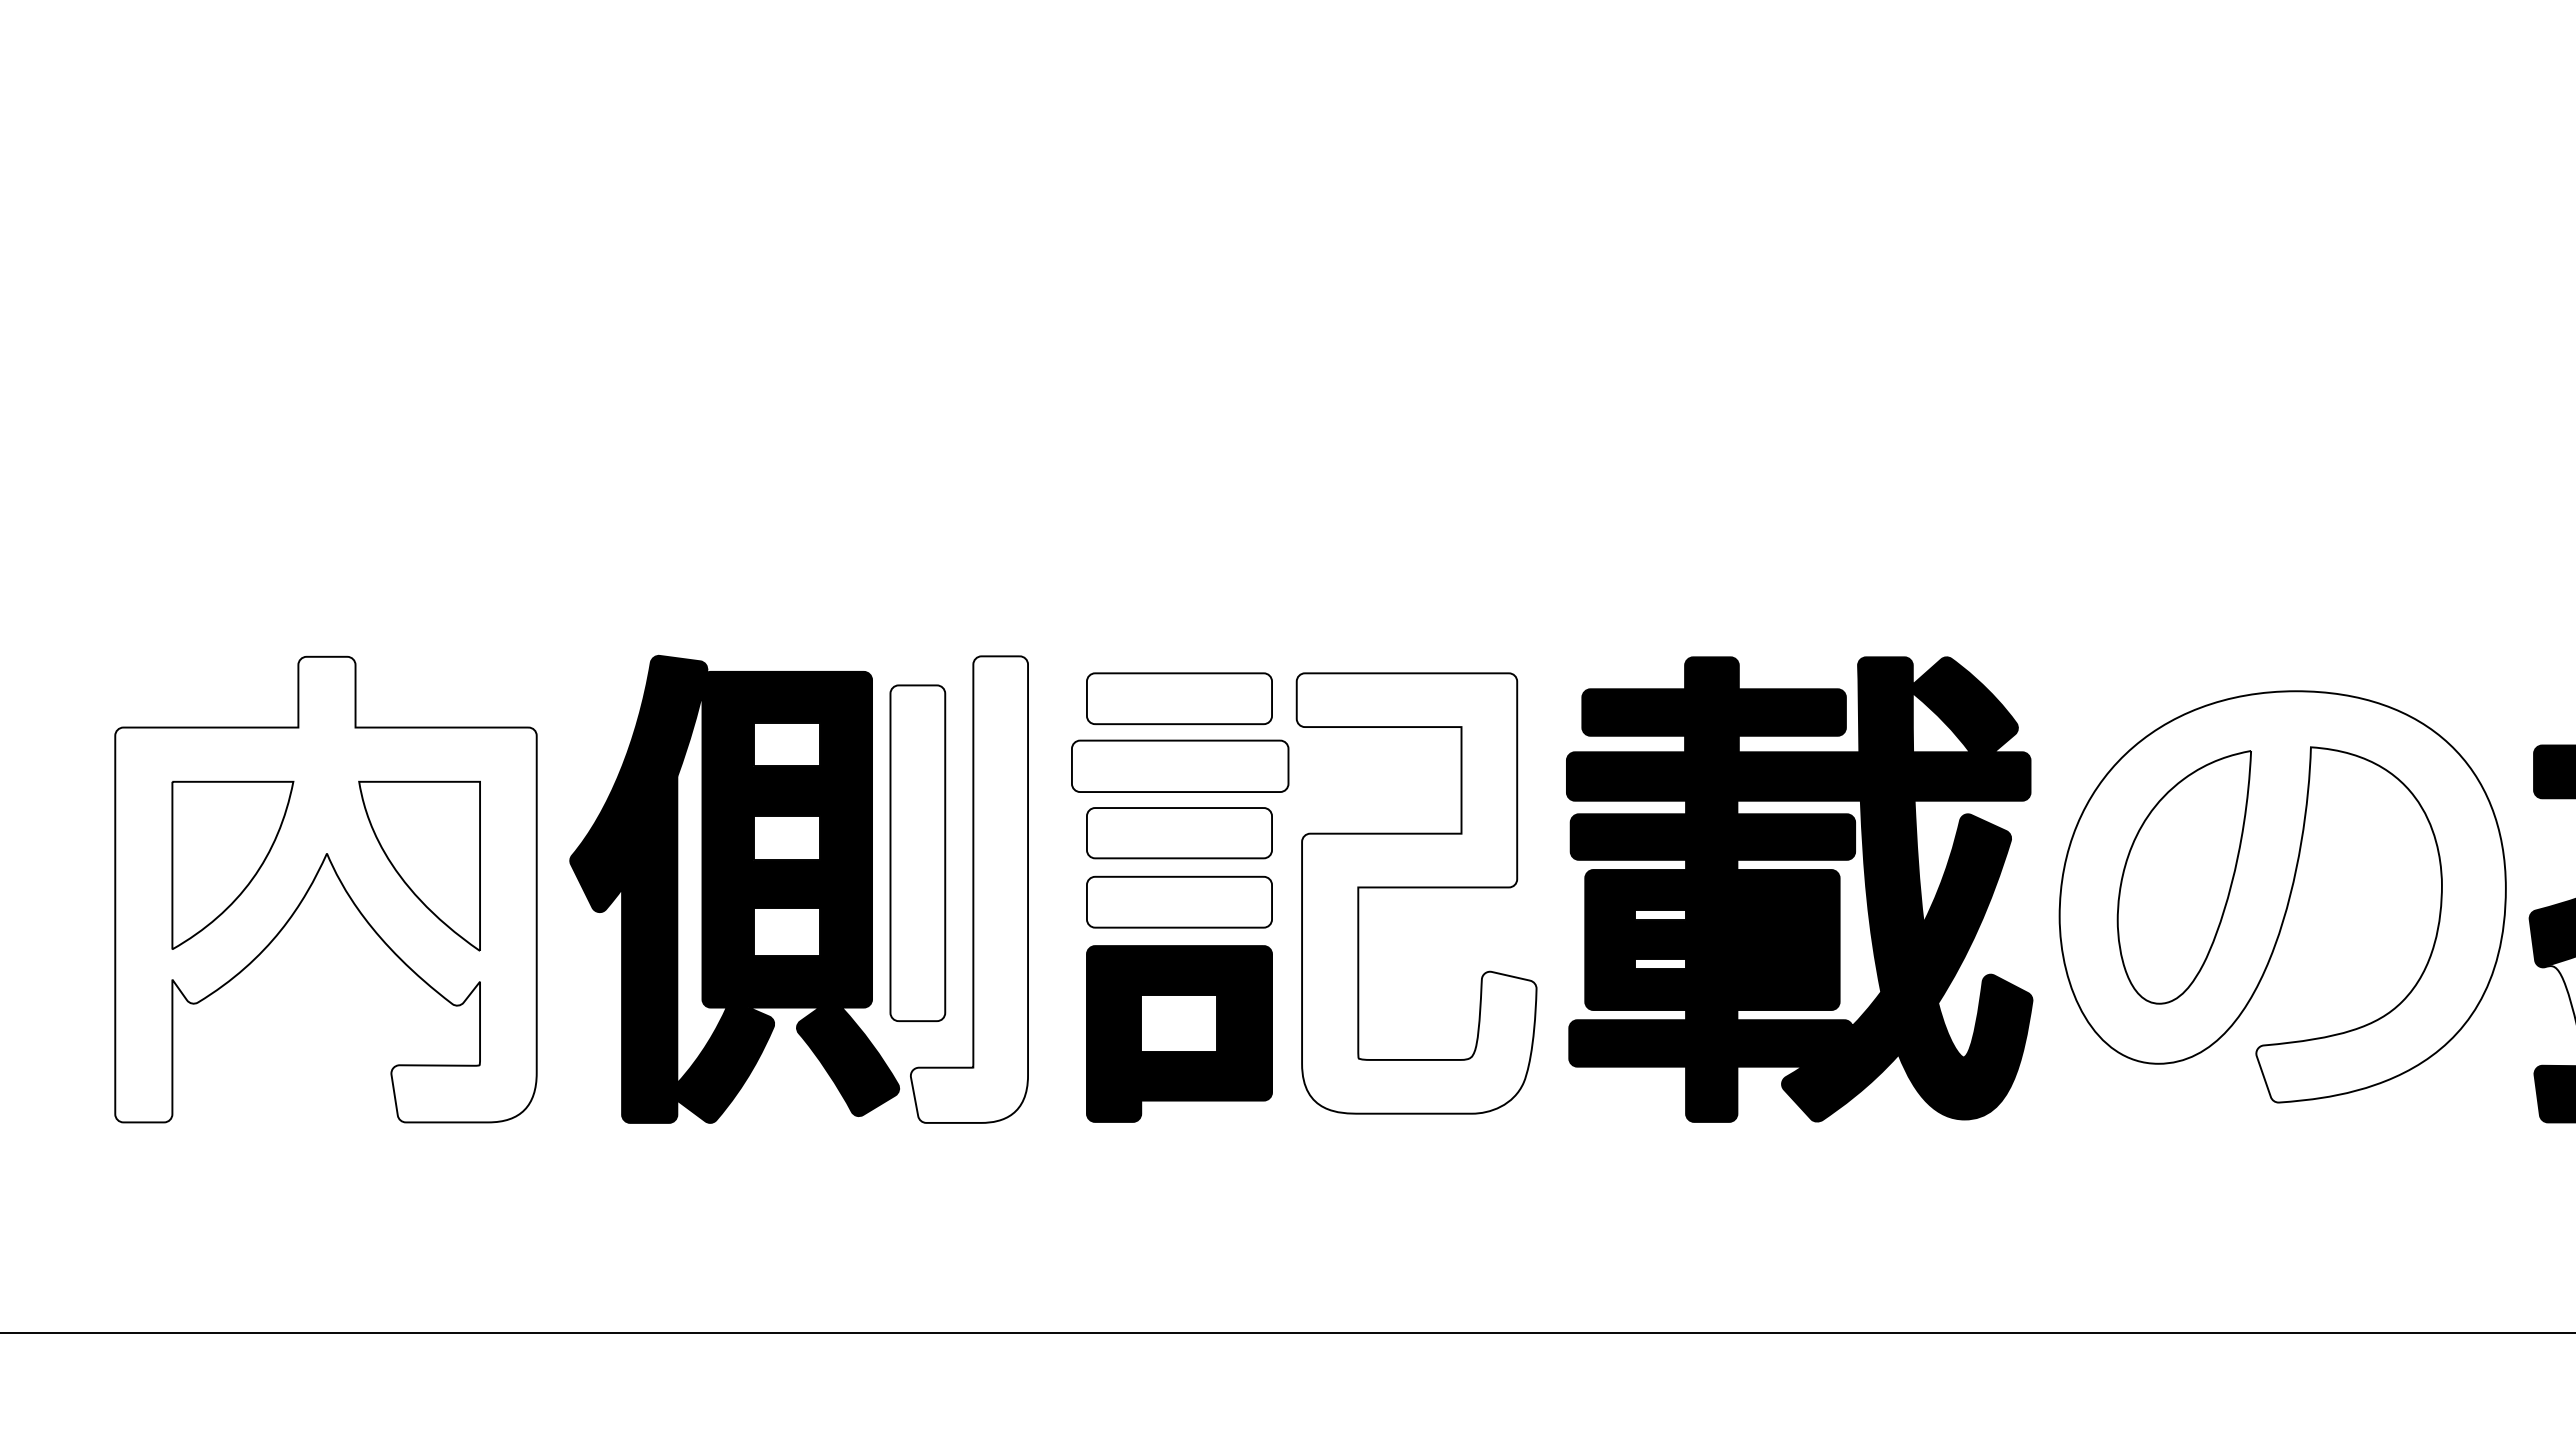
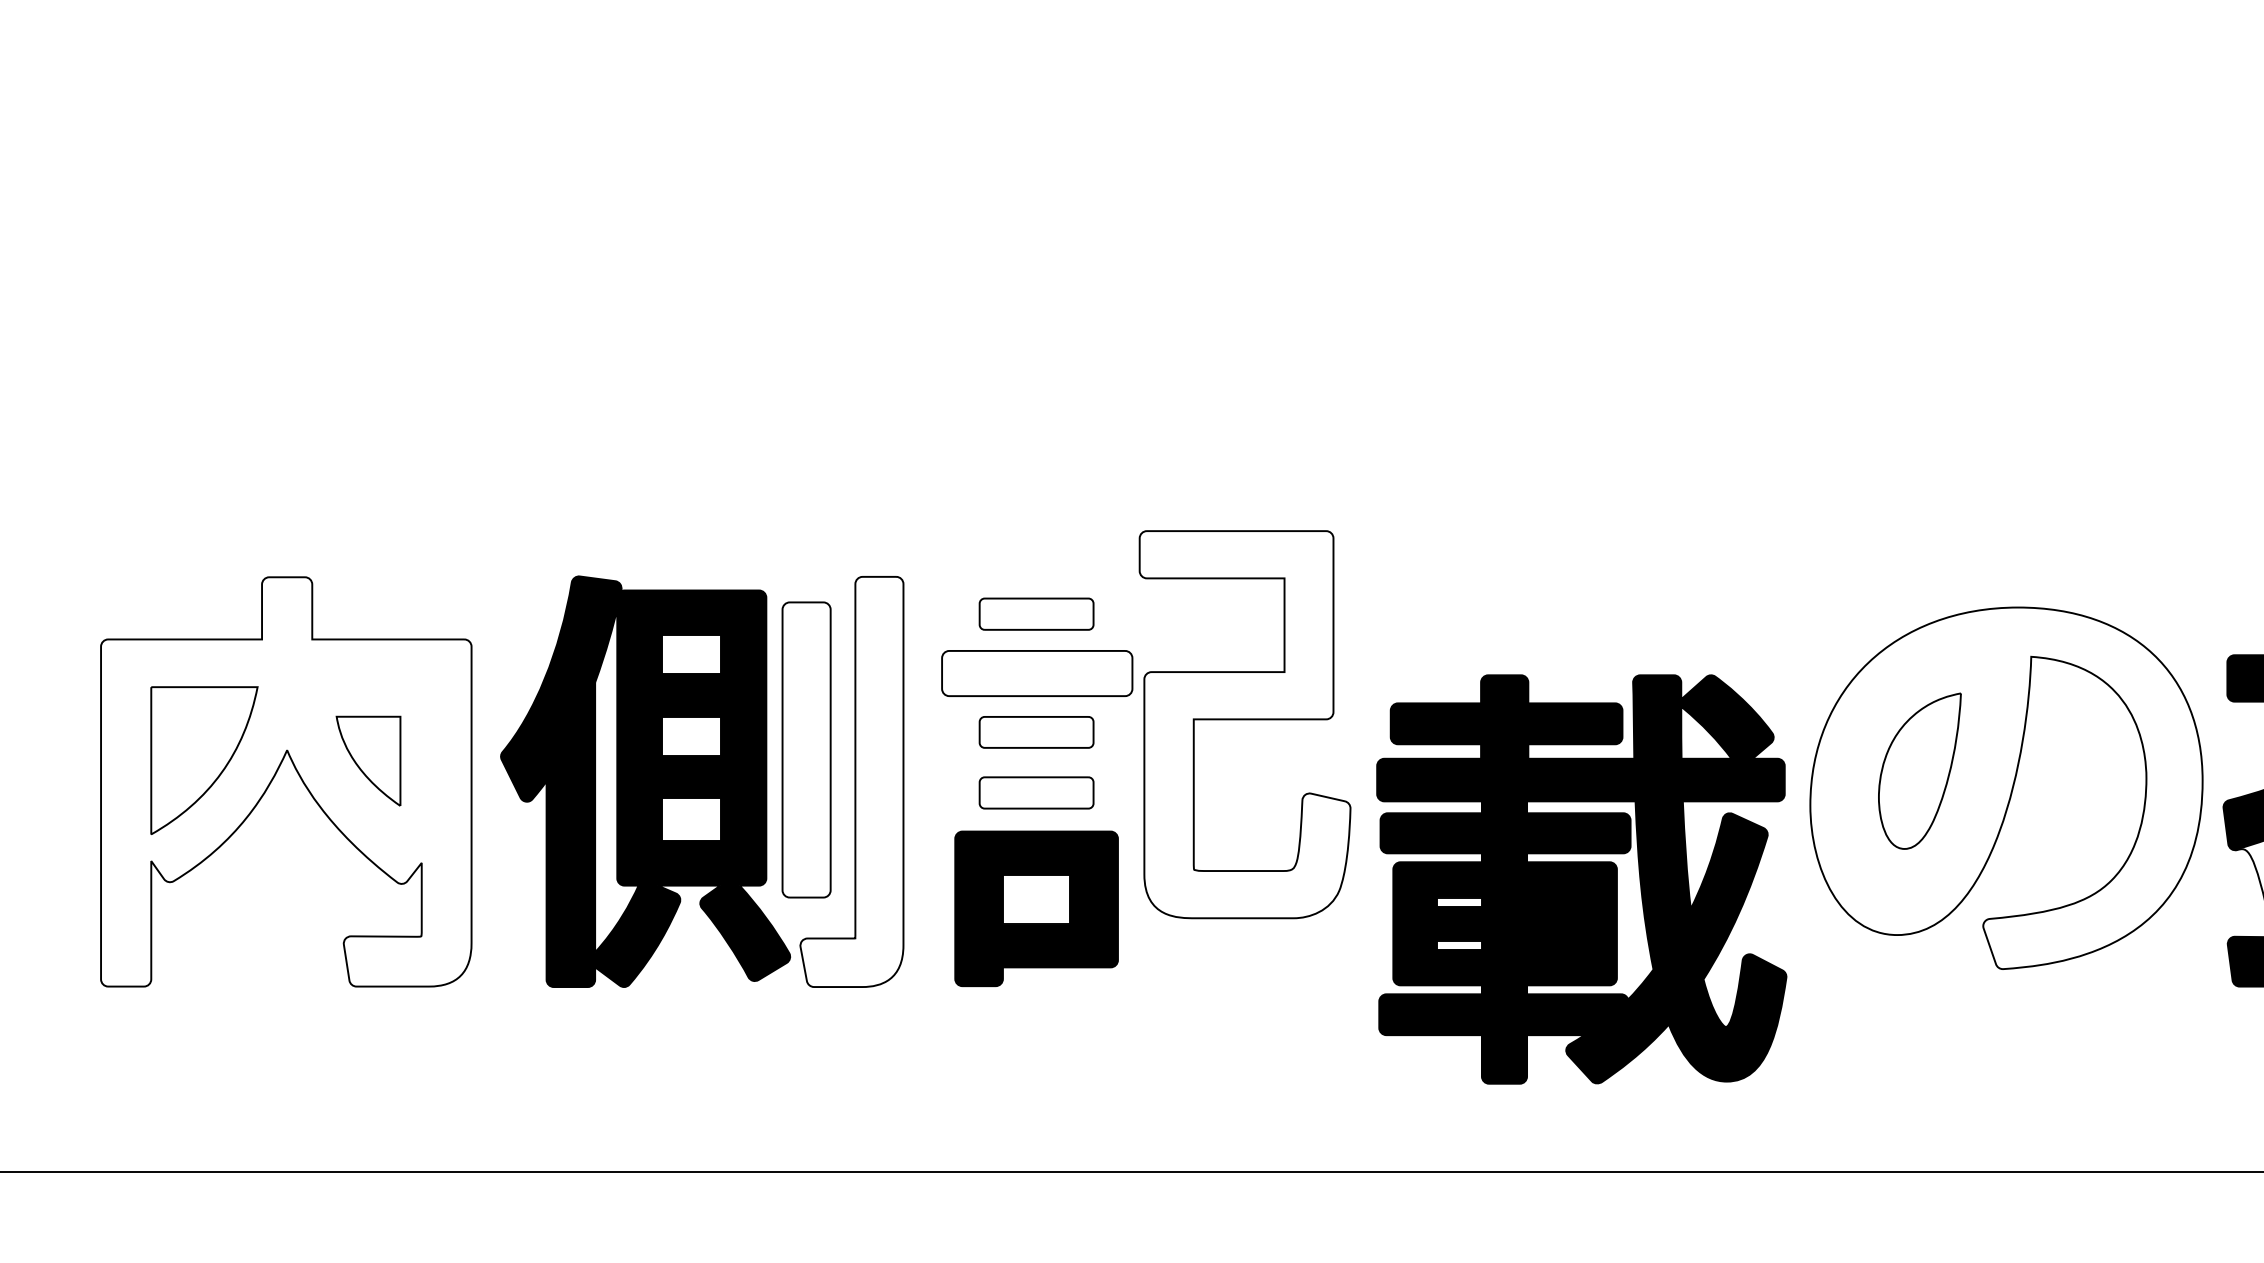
part: (1179, 698) -> (1036, 613), size x0.7
part: (1179, 833) -> (1036, 732), size x0.7
part: (419, 865) -> (368, 760), size x0.6
part: (2183, 877) -> (1919, 771), size x0.7
part: (1799, 889) -> (1581, 879), moved
part: (1416, 893) -> (1244, 724), moved
part: (1179, 901) -> (1036, 792), size x0.7

